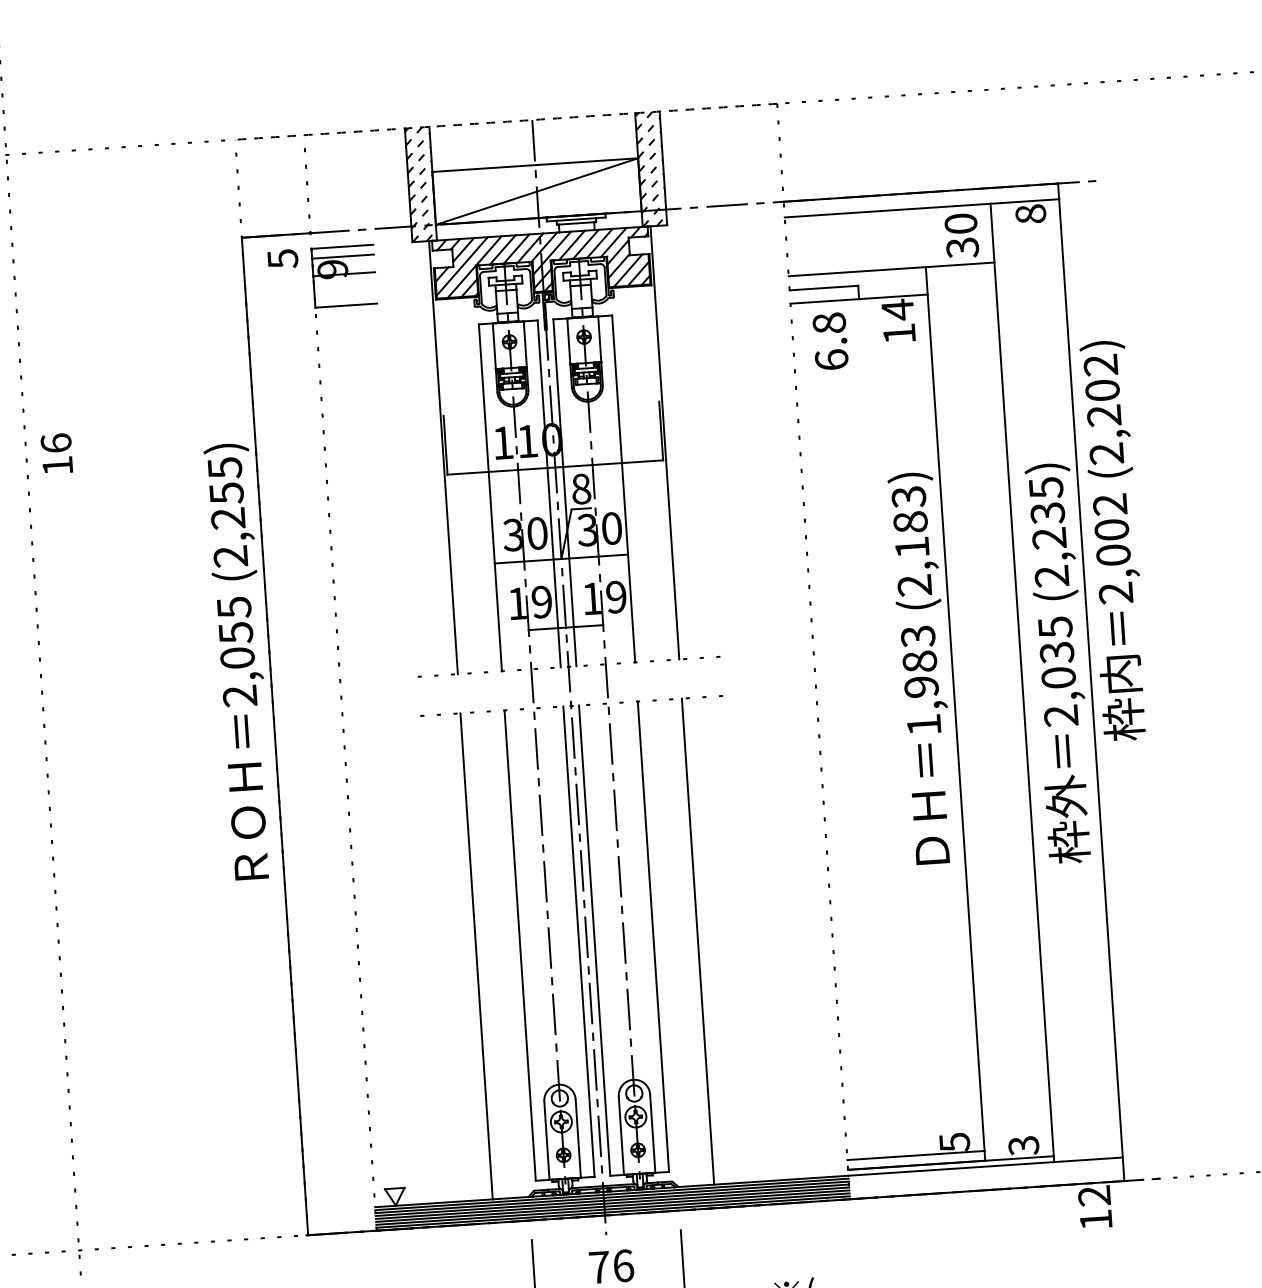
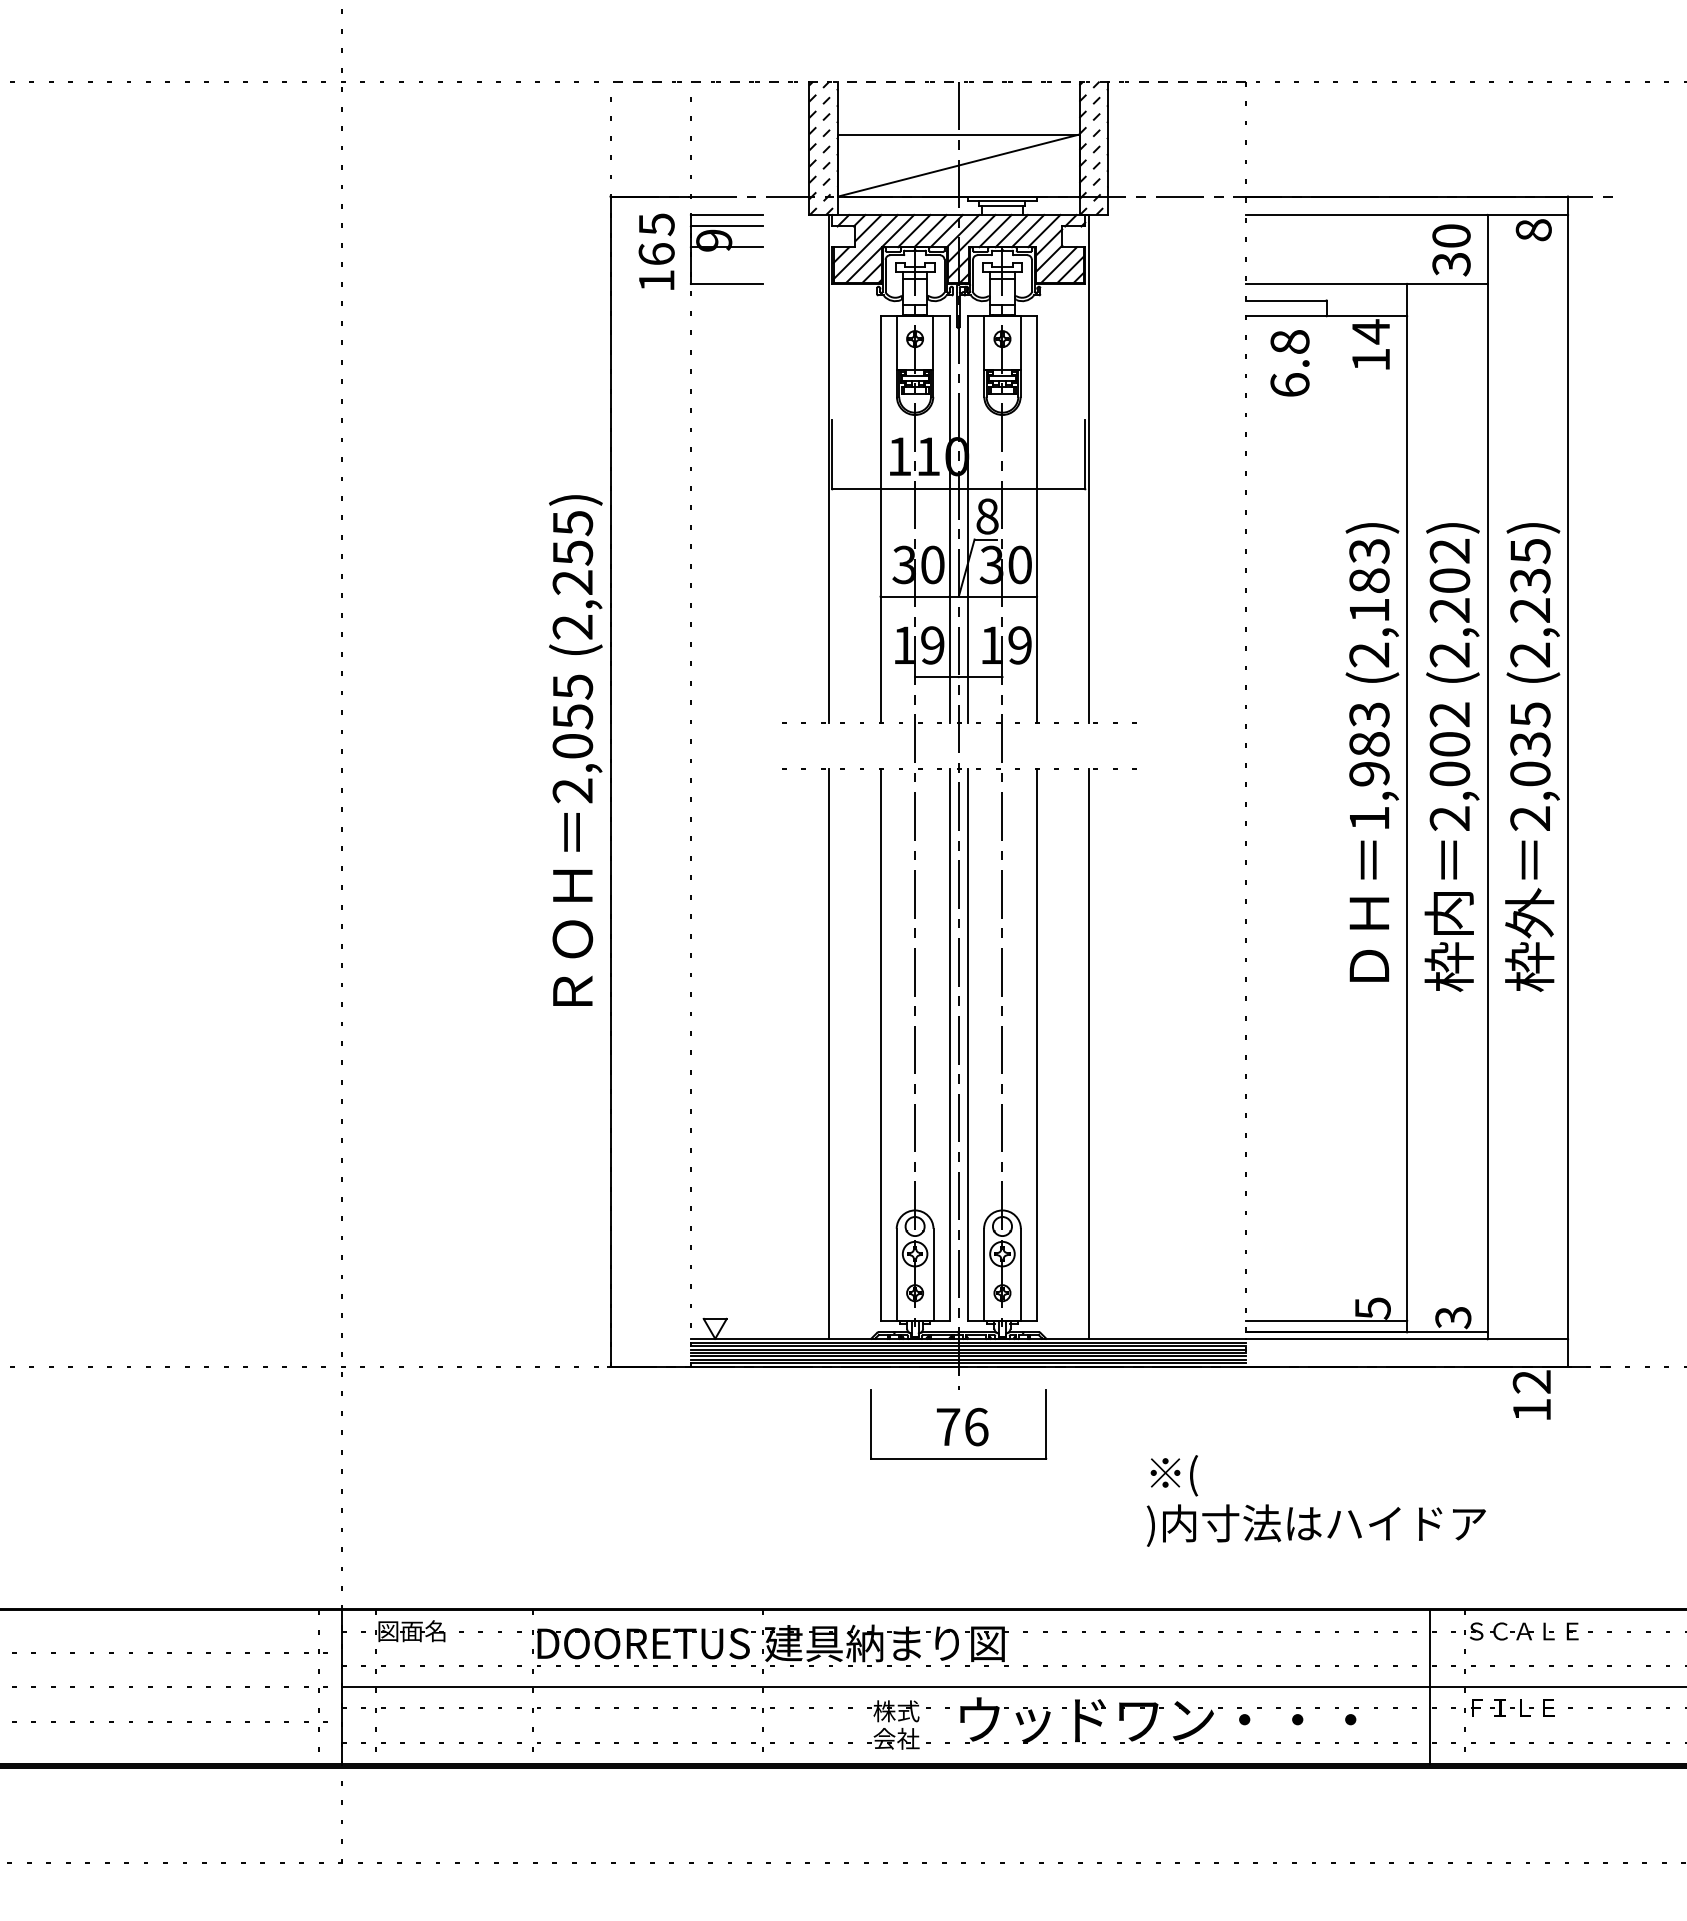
text: (56, 453) -> (656, 266), moved
text: (1113, 541) -> (1451, 757), moved
text: (240, 661) -> (575, 750), moved

